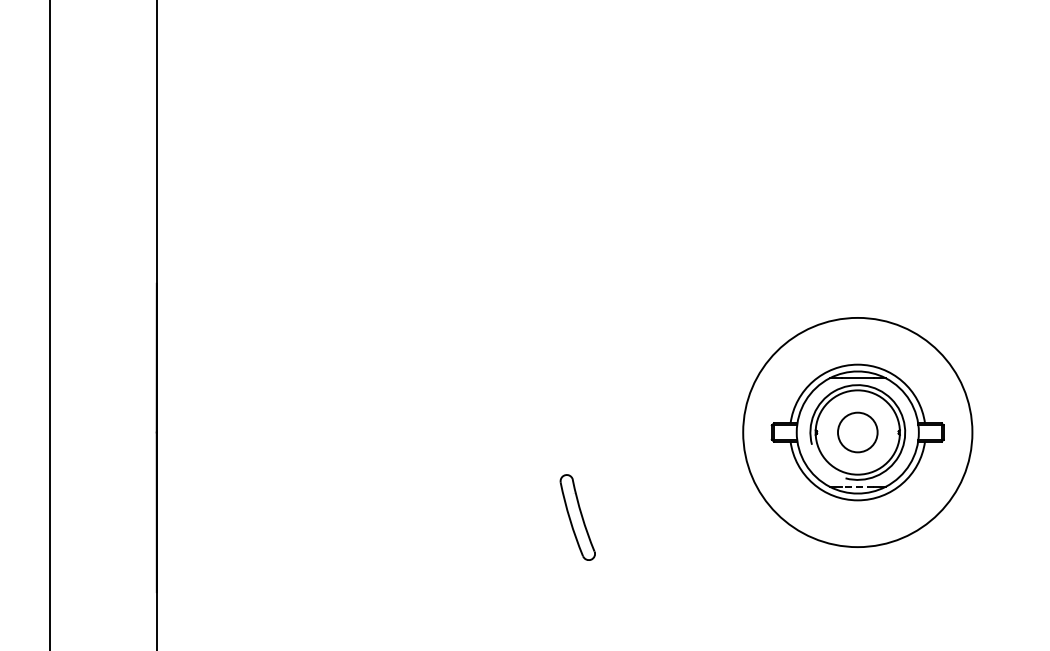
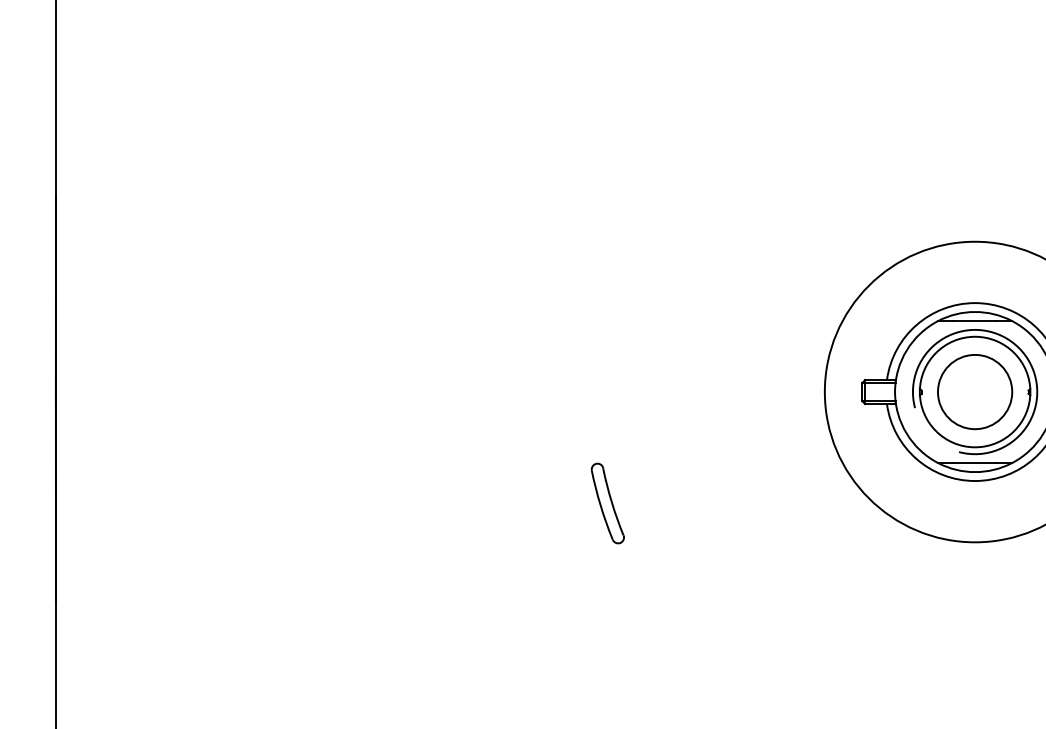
circle: (857, 432) -> (974, 392), size x1.43
line: (857, 486) -> (974, 462), dashed -> solid
part: (577, 517) -> (607, 503), size x0.71

